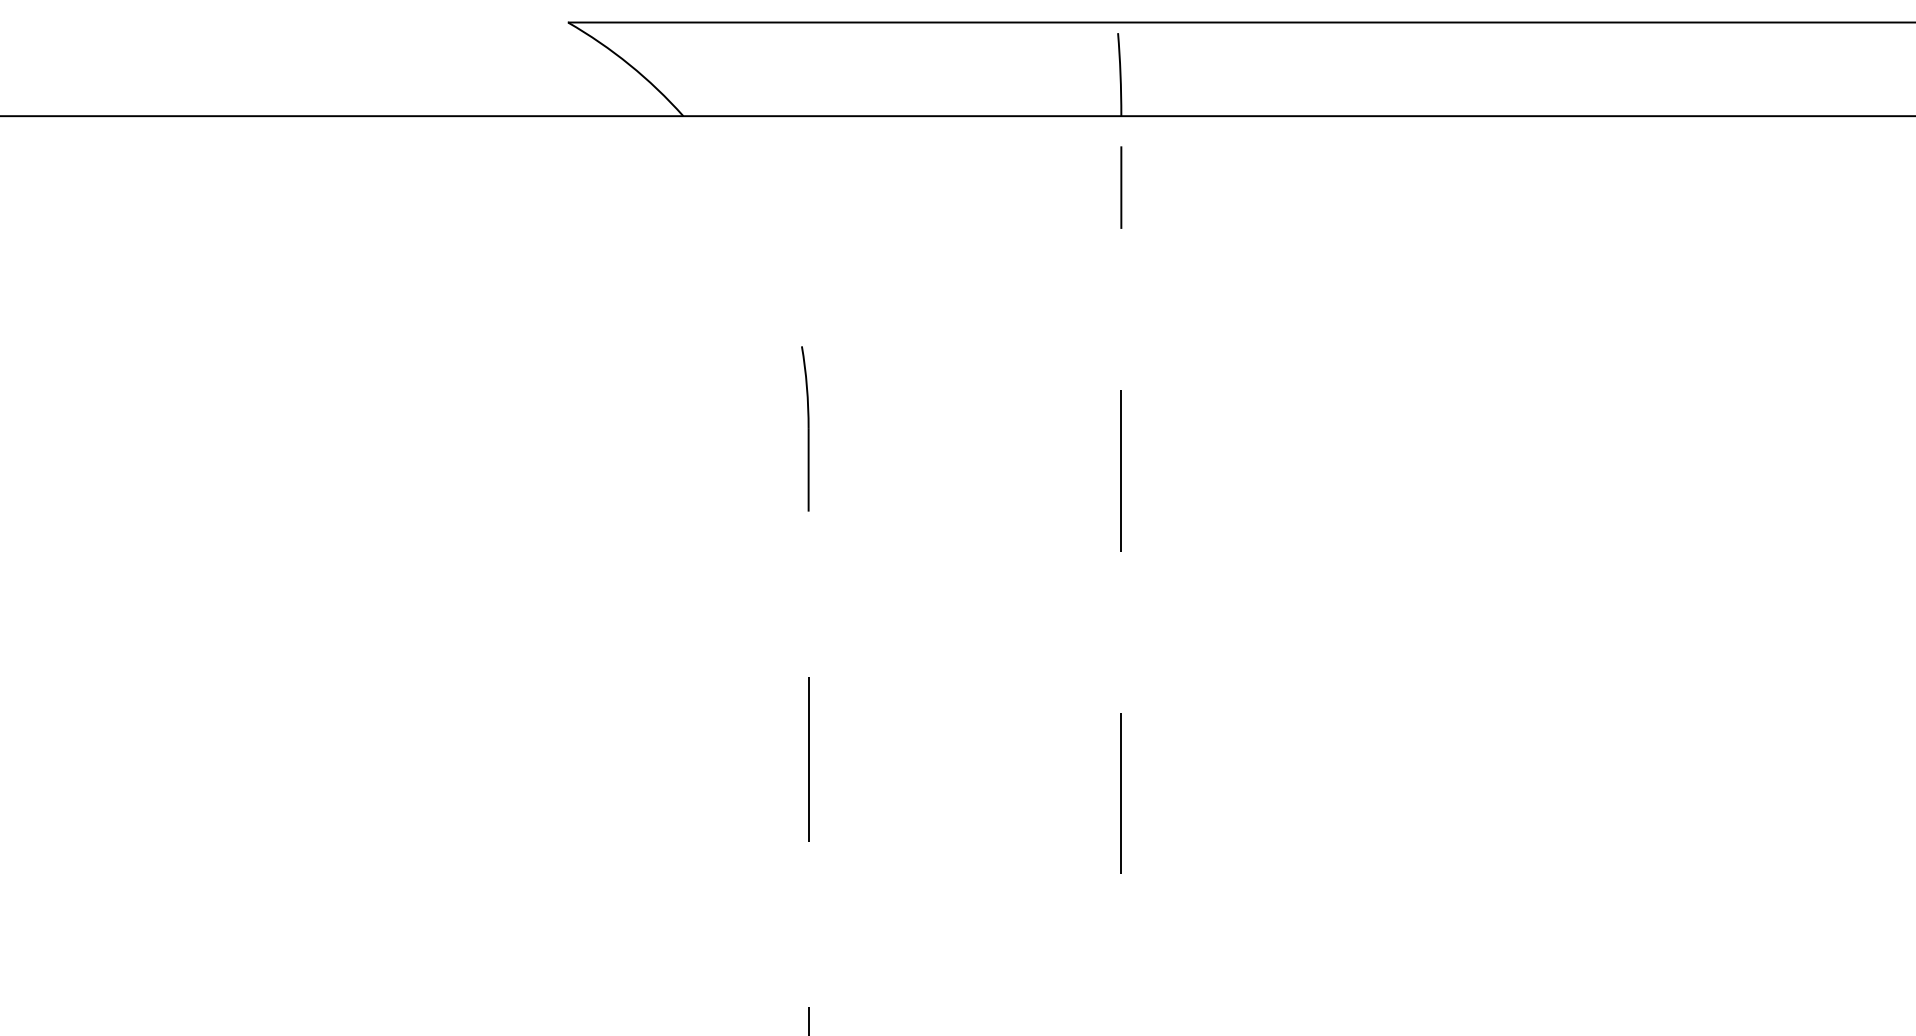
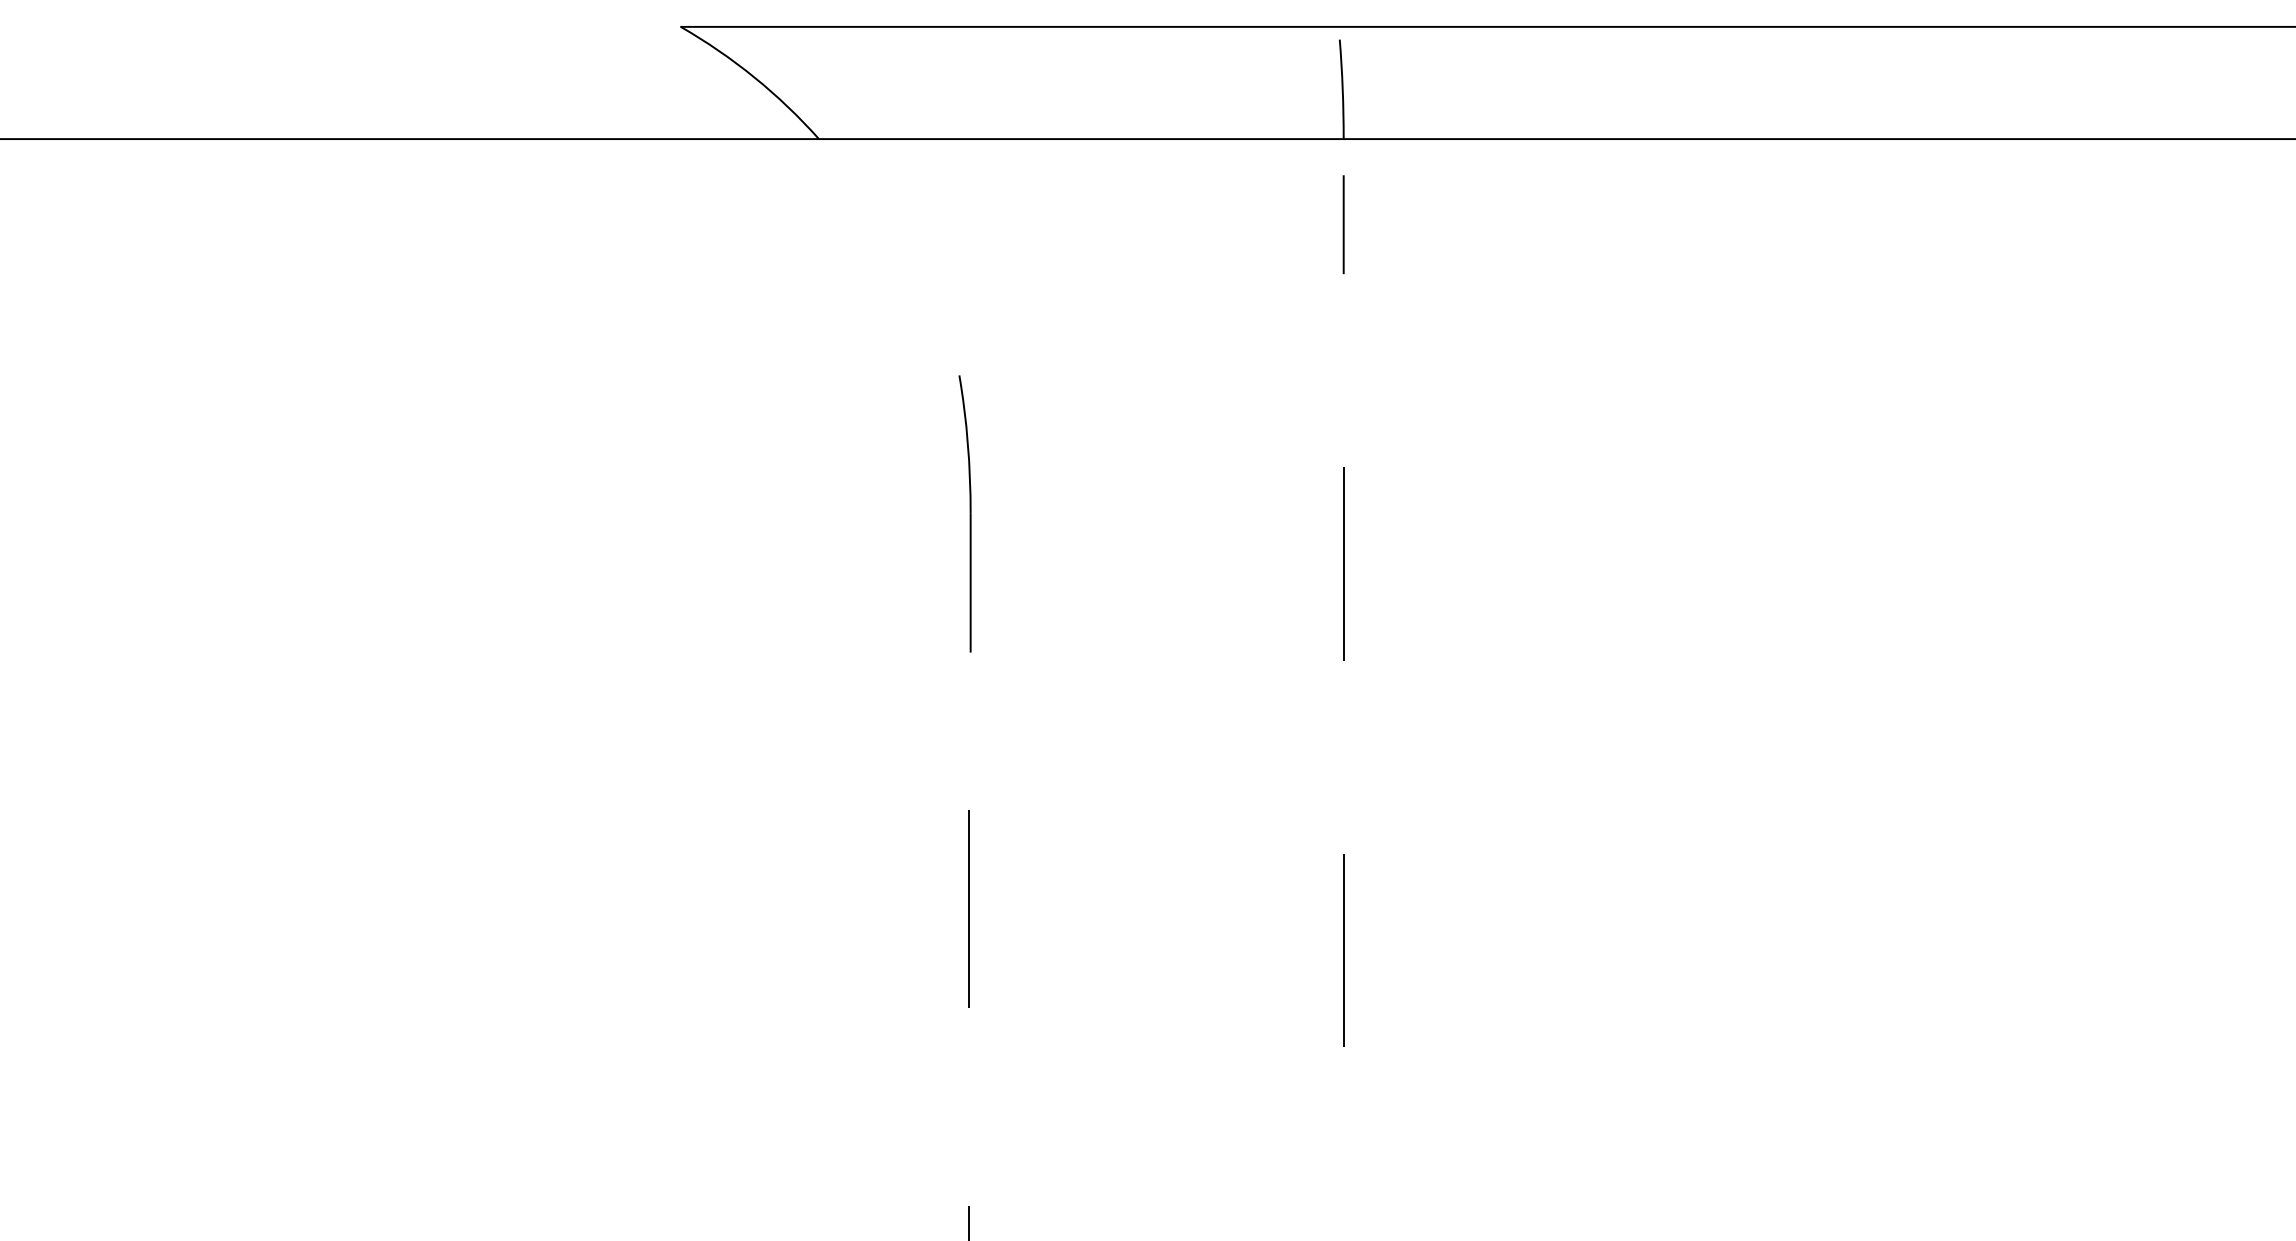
part: (804, 428) -> (964, 513), size x1.4

